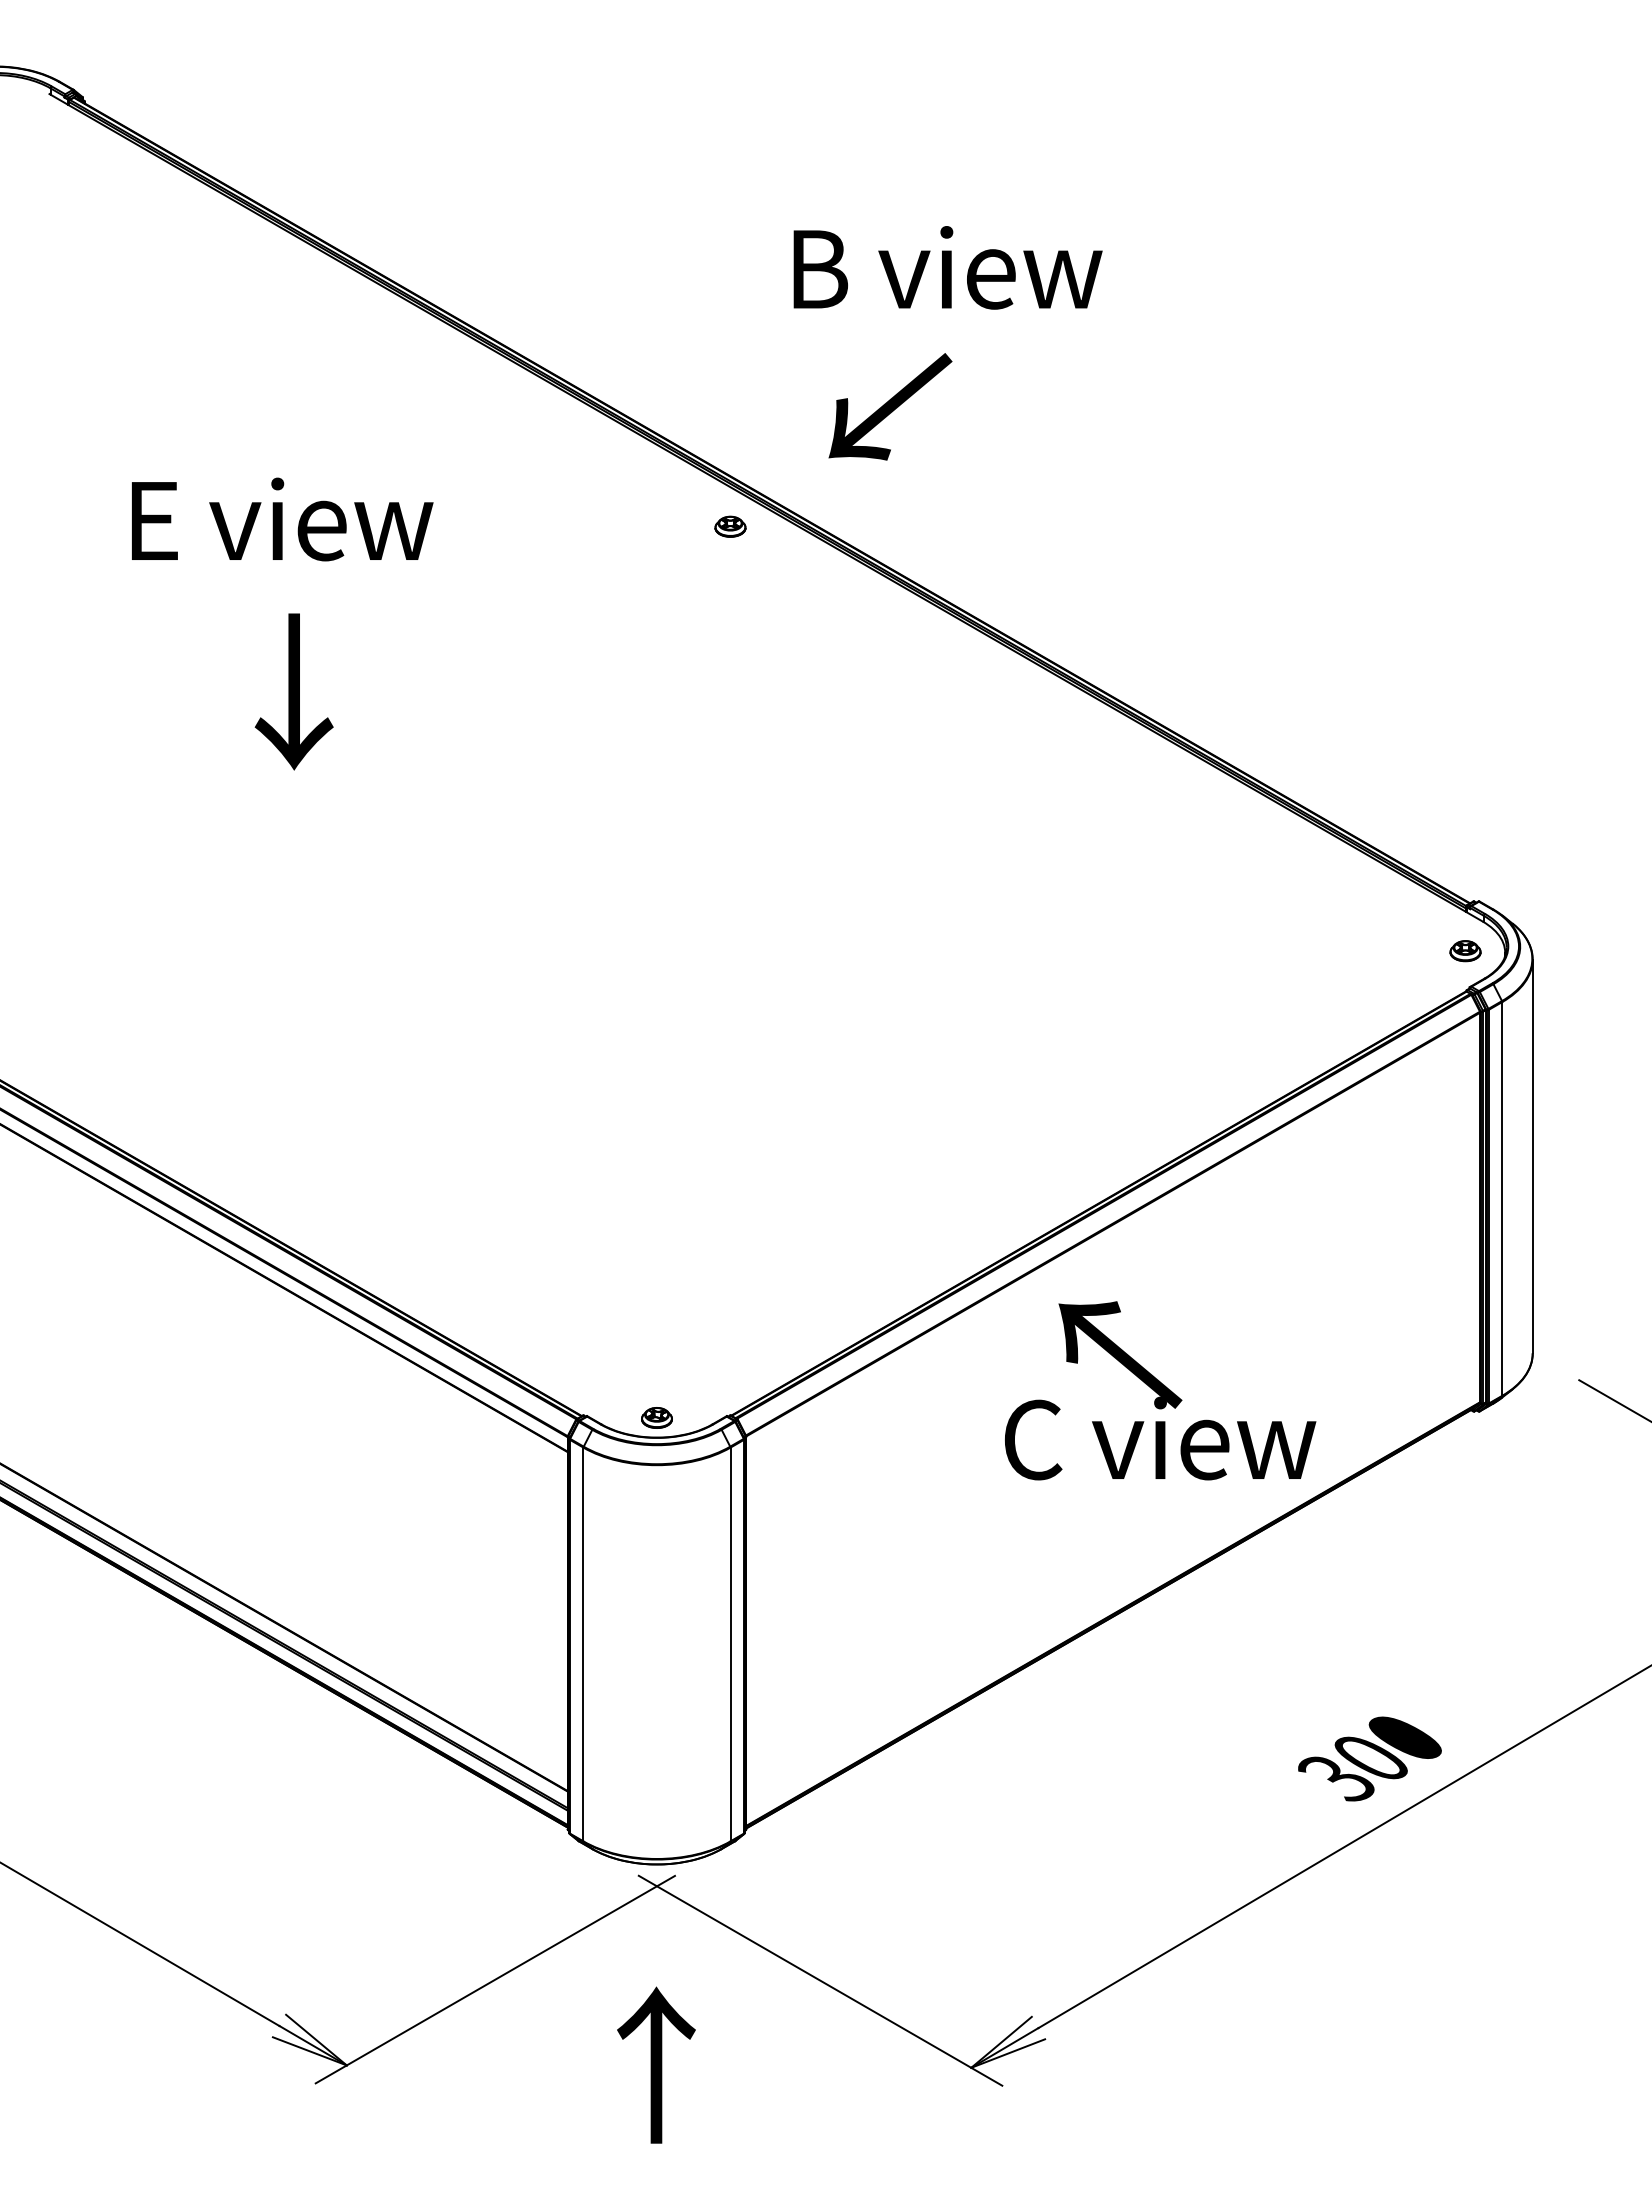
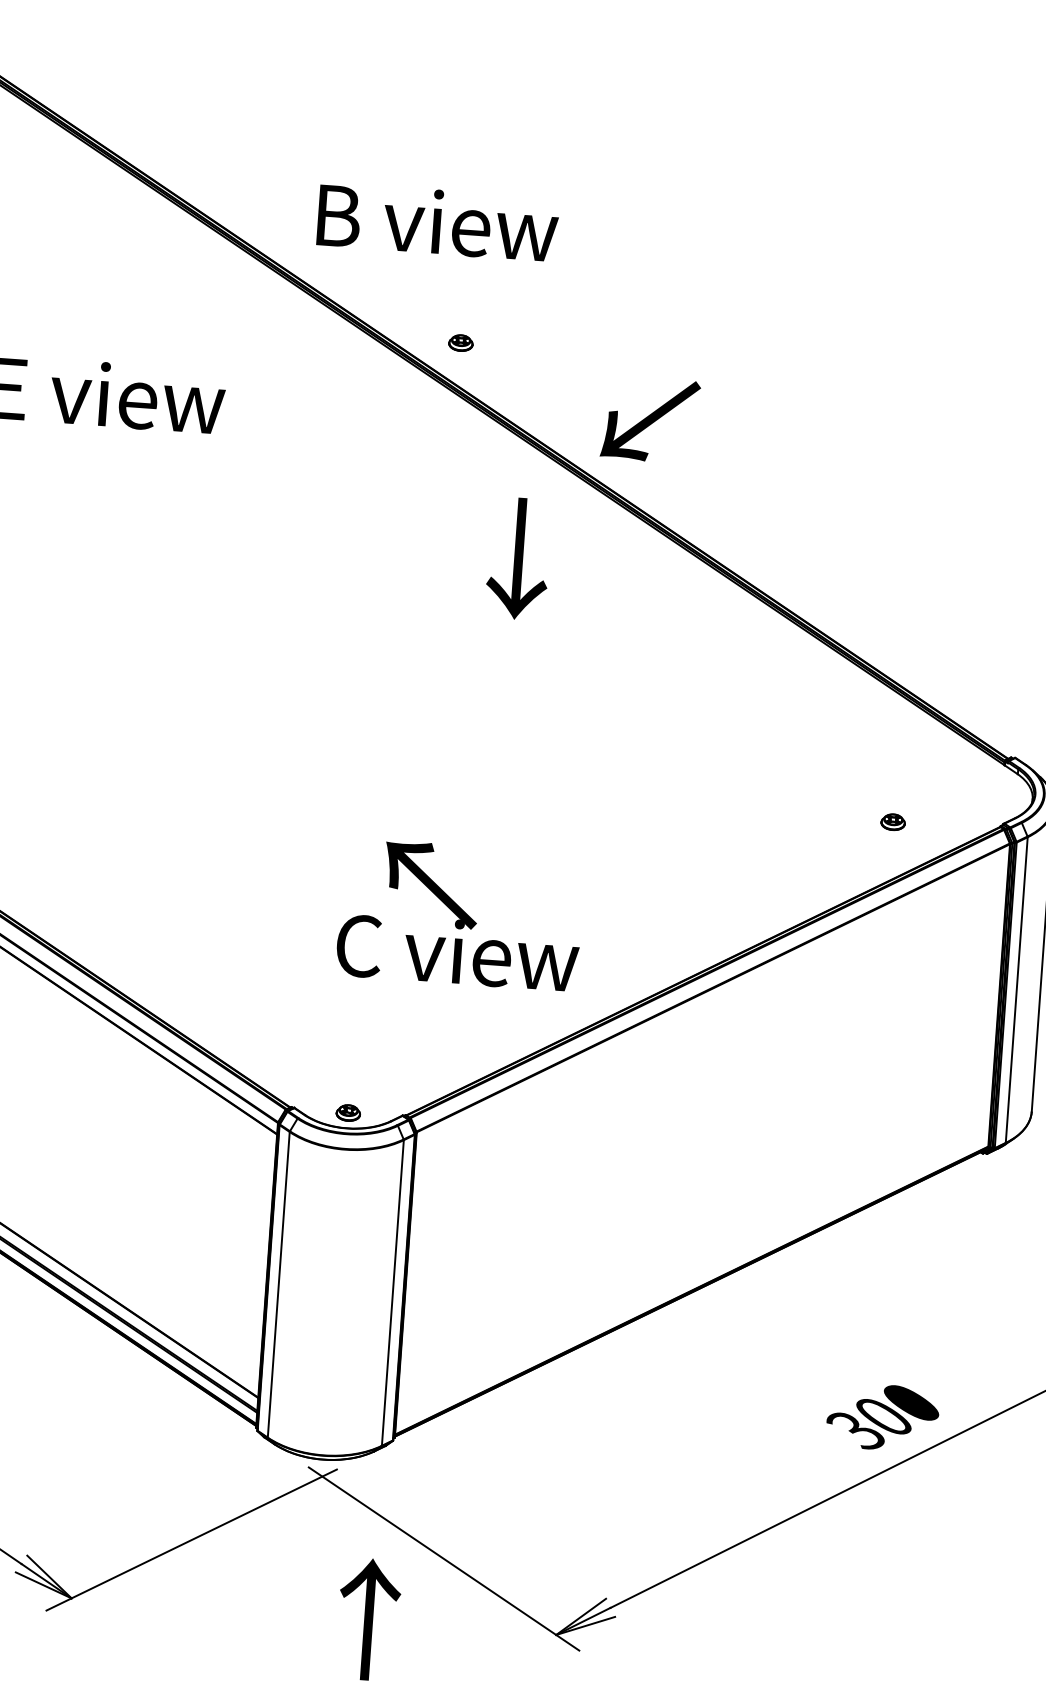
text: (947, 267) -> (437, 221), moved
text: (890, 406) -> (650, 419), moved
part: (730, 526) -> (460, 342), moved
text: (293, 691) -> (518, 558), moved
part: (1465, 951) -> (893, 822), moved
text: (1160, 1390) -> (460, 914), moved
text: (656, 2064) -> (368, 1618), moved

